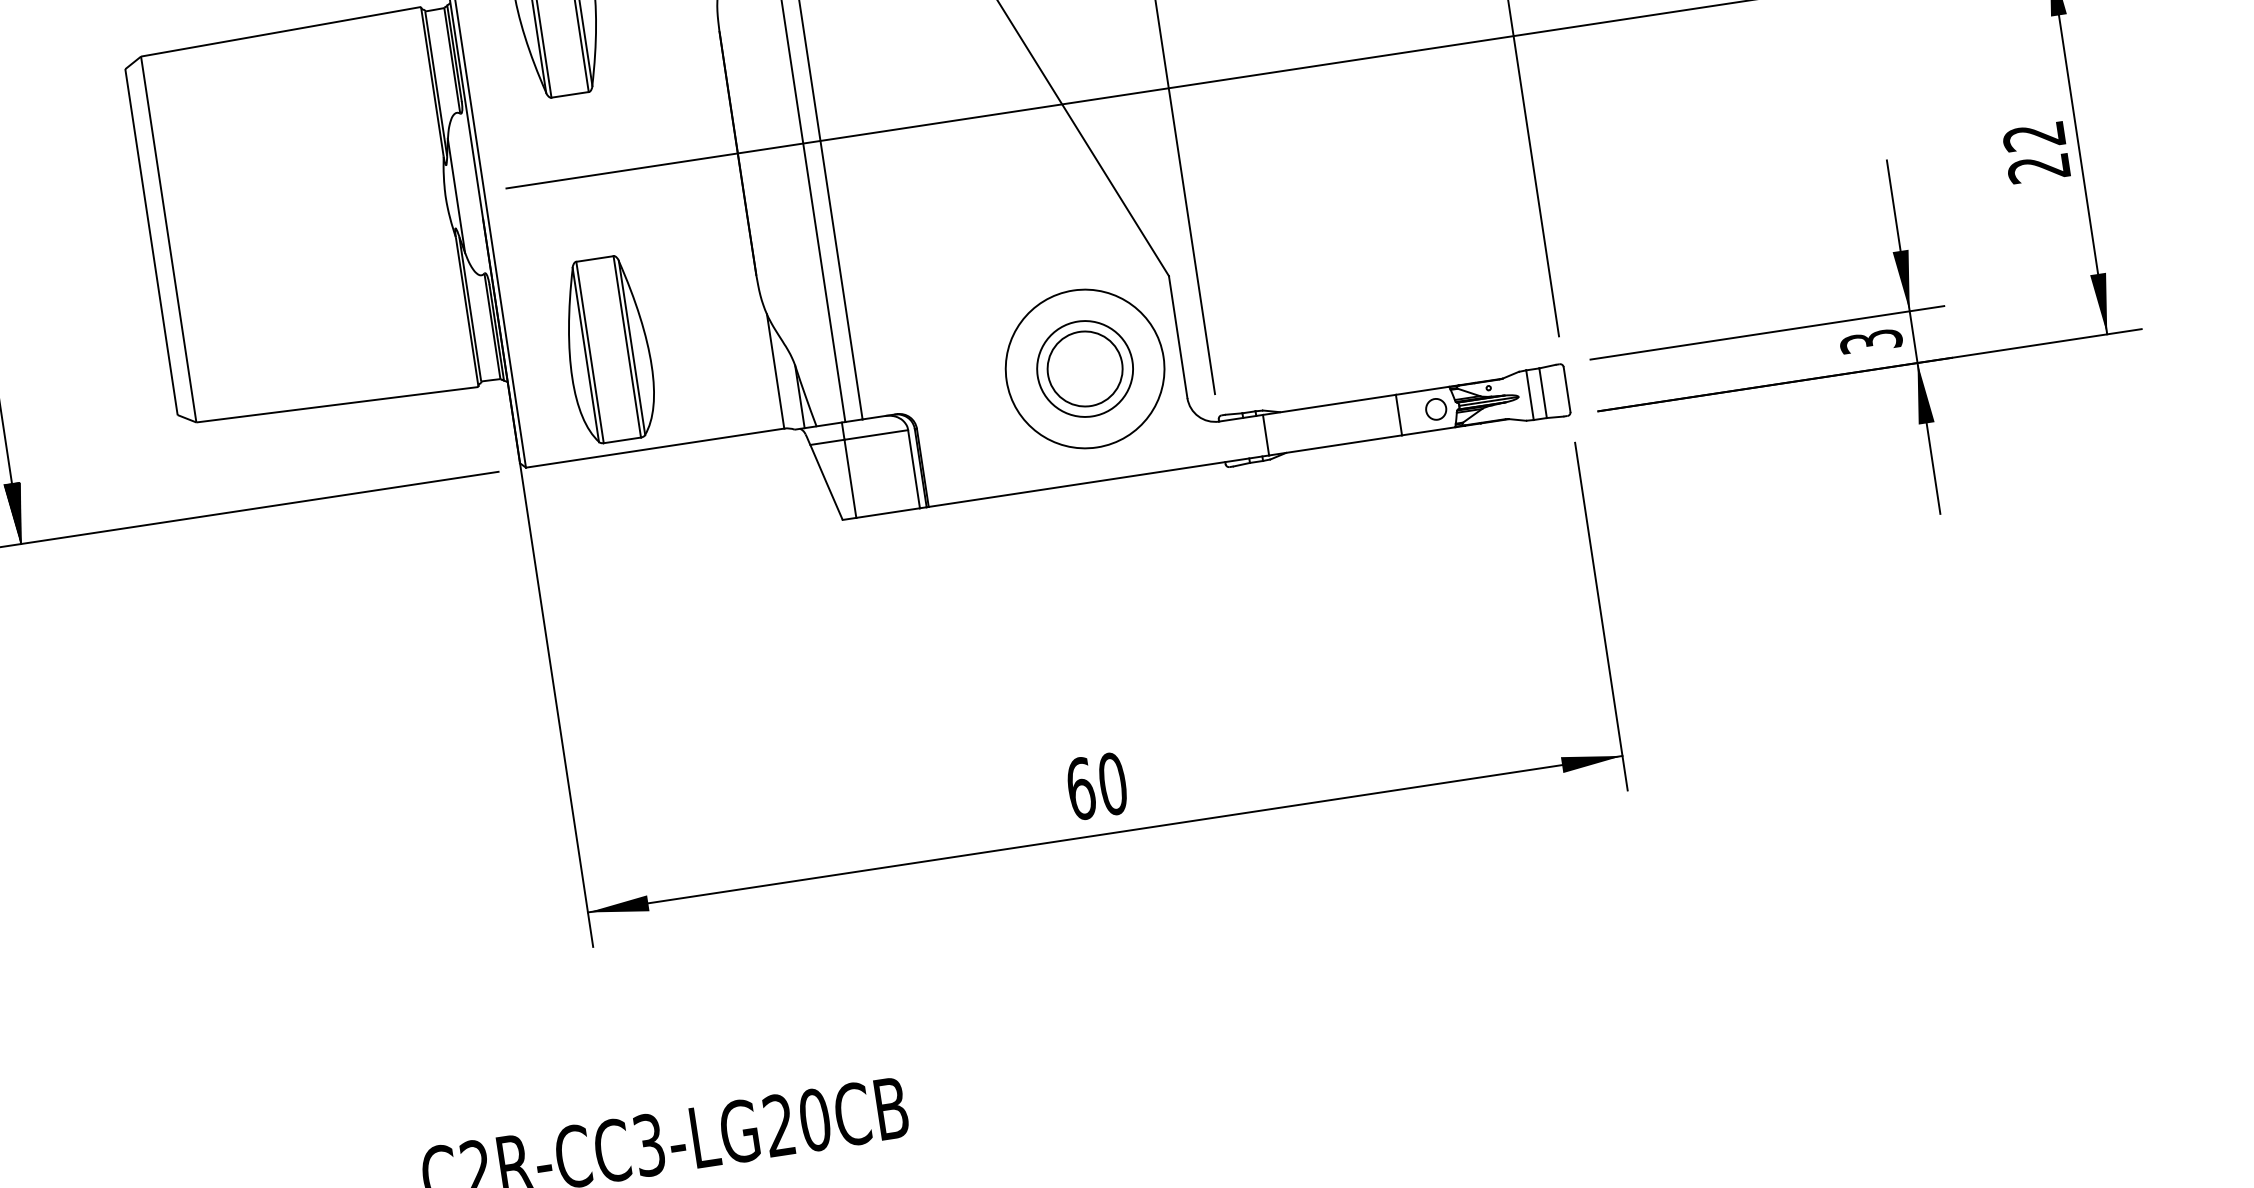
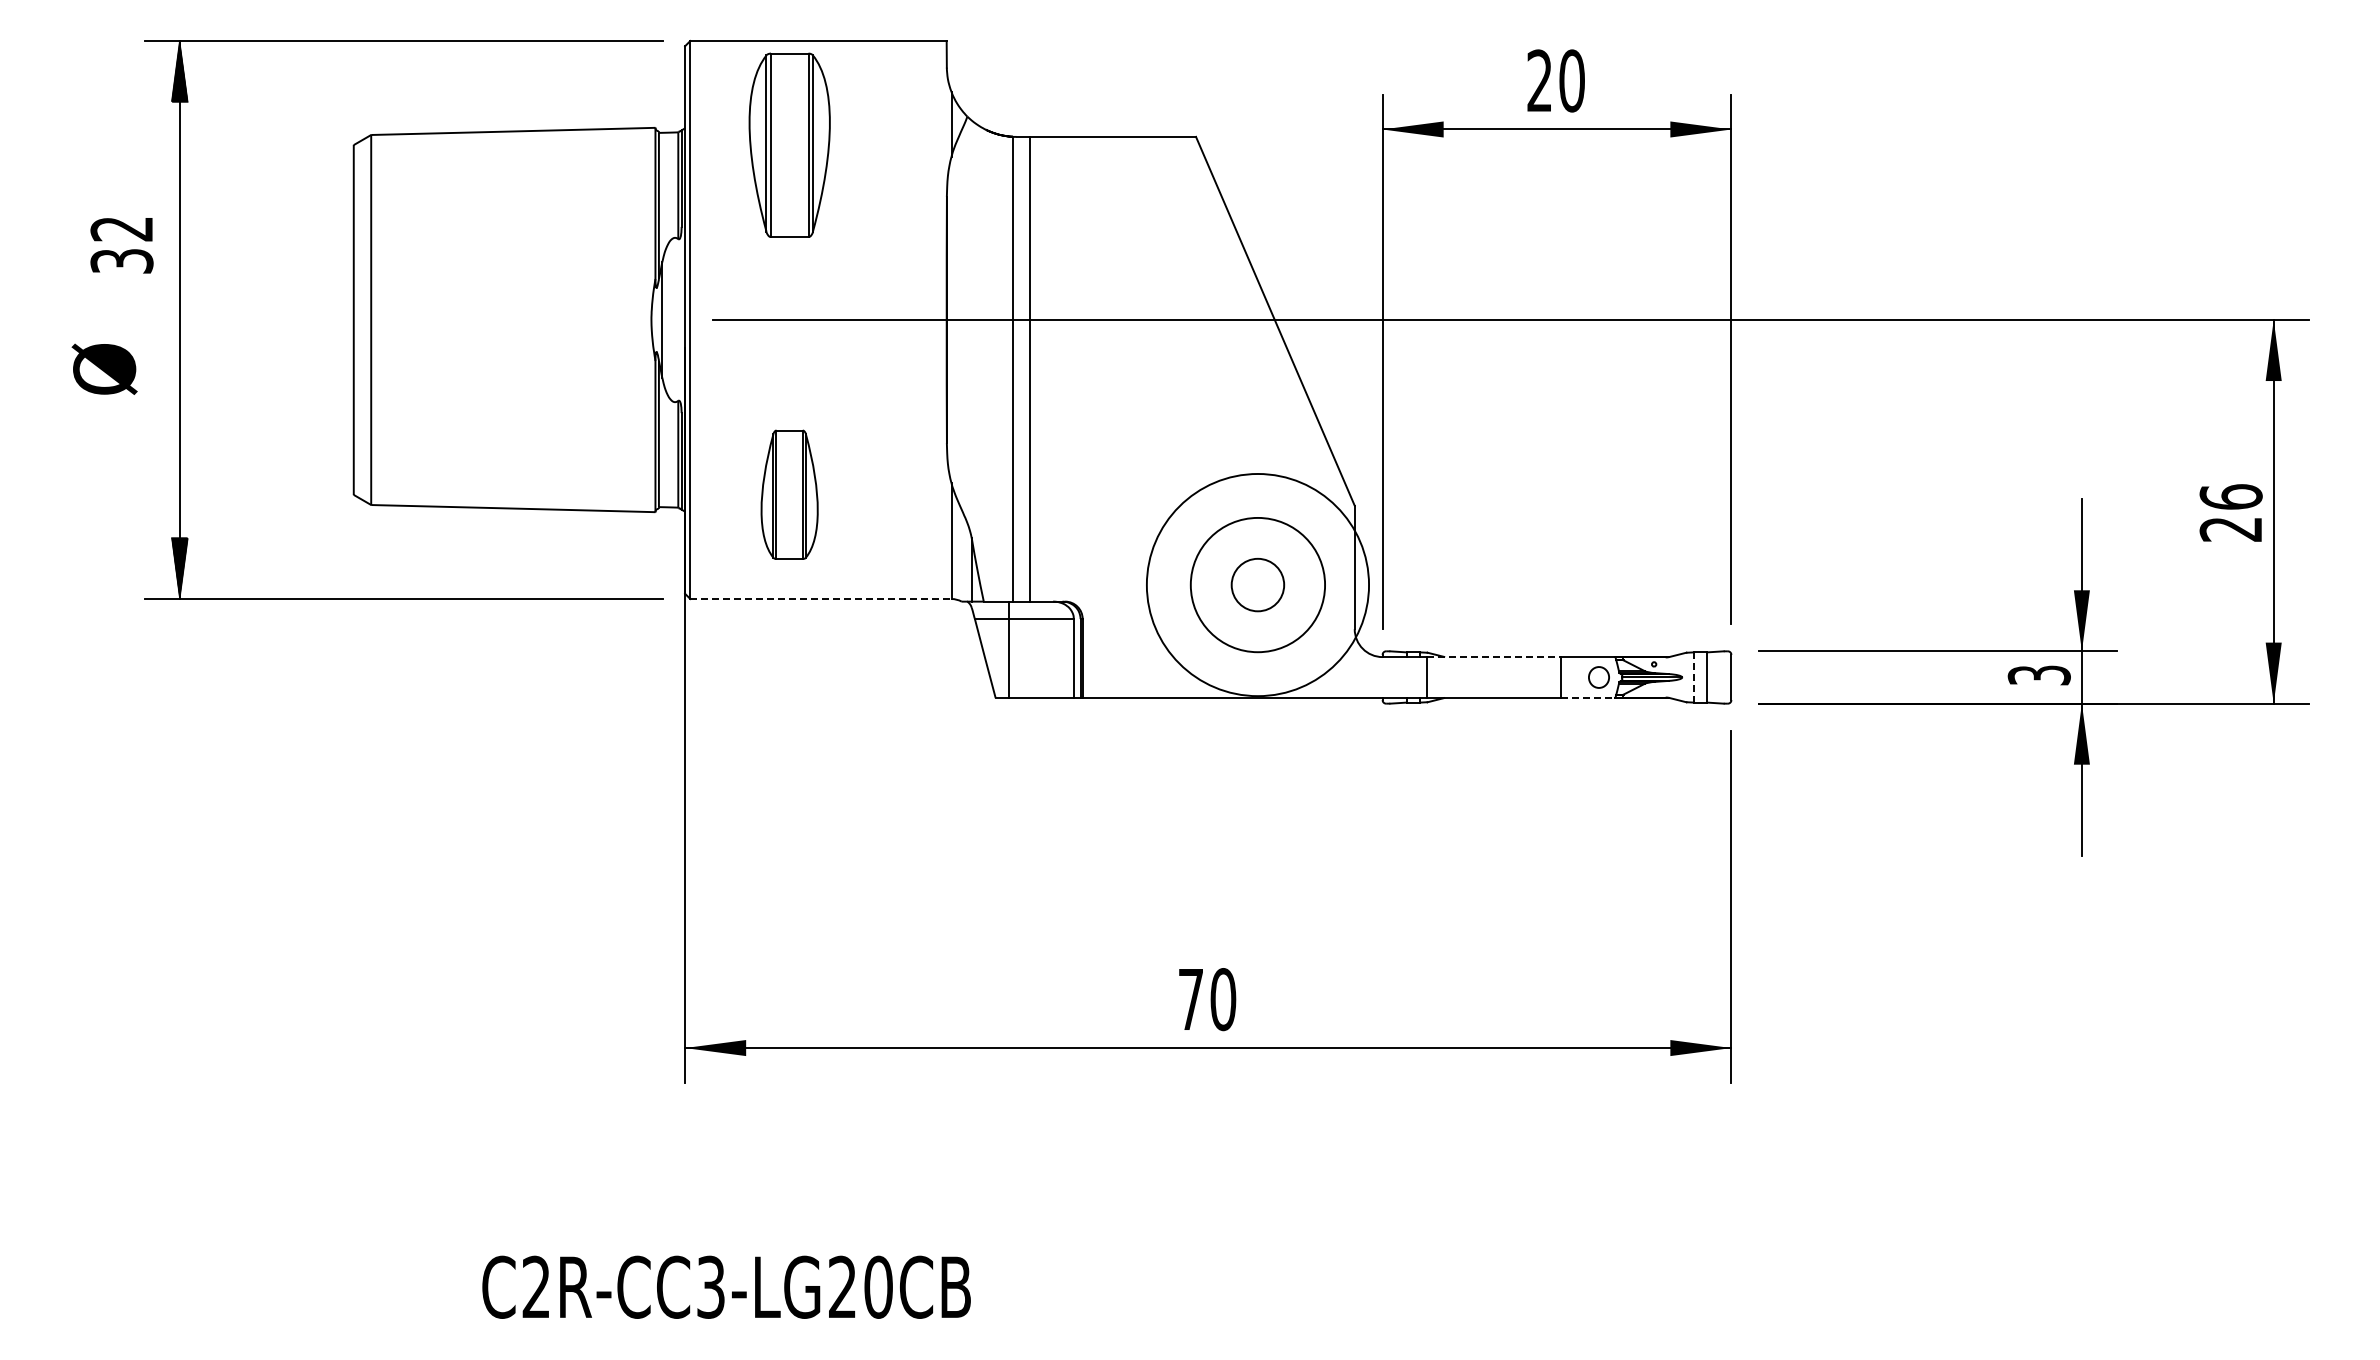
text: (2033, 135) -> (2230, 496), 22 -> 26
part: (608, 349) -> (789, 494), size x0.7
circle: (1084, 368) -> (1257, 584), size x0.7
circle: (1084, 368) -> (1257, 584), size x1.4
circle: (1084, 369) -> (1257, 585), size x1.4
line: (1529, 395) -> (1693, 677), solid -> dashed
line: (1329, 405) -> (1494, 657), solid -> dashed
line: (1428, 431) -> (1588, 698), solid -> dashed
line: (654, 448) -> (820, 599), solid -> dashed
text: (1081, 788) -> (1191, 999), 60 -> 70

